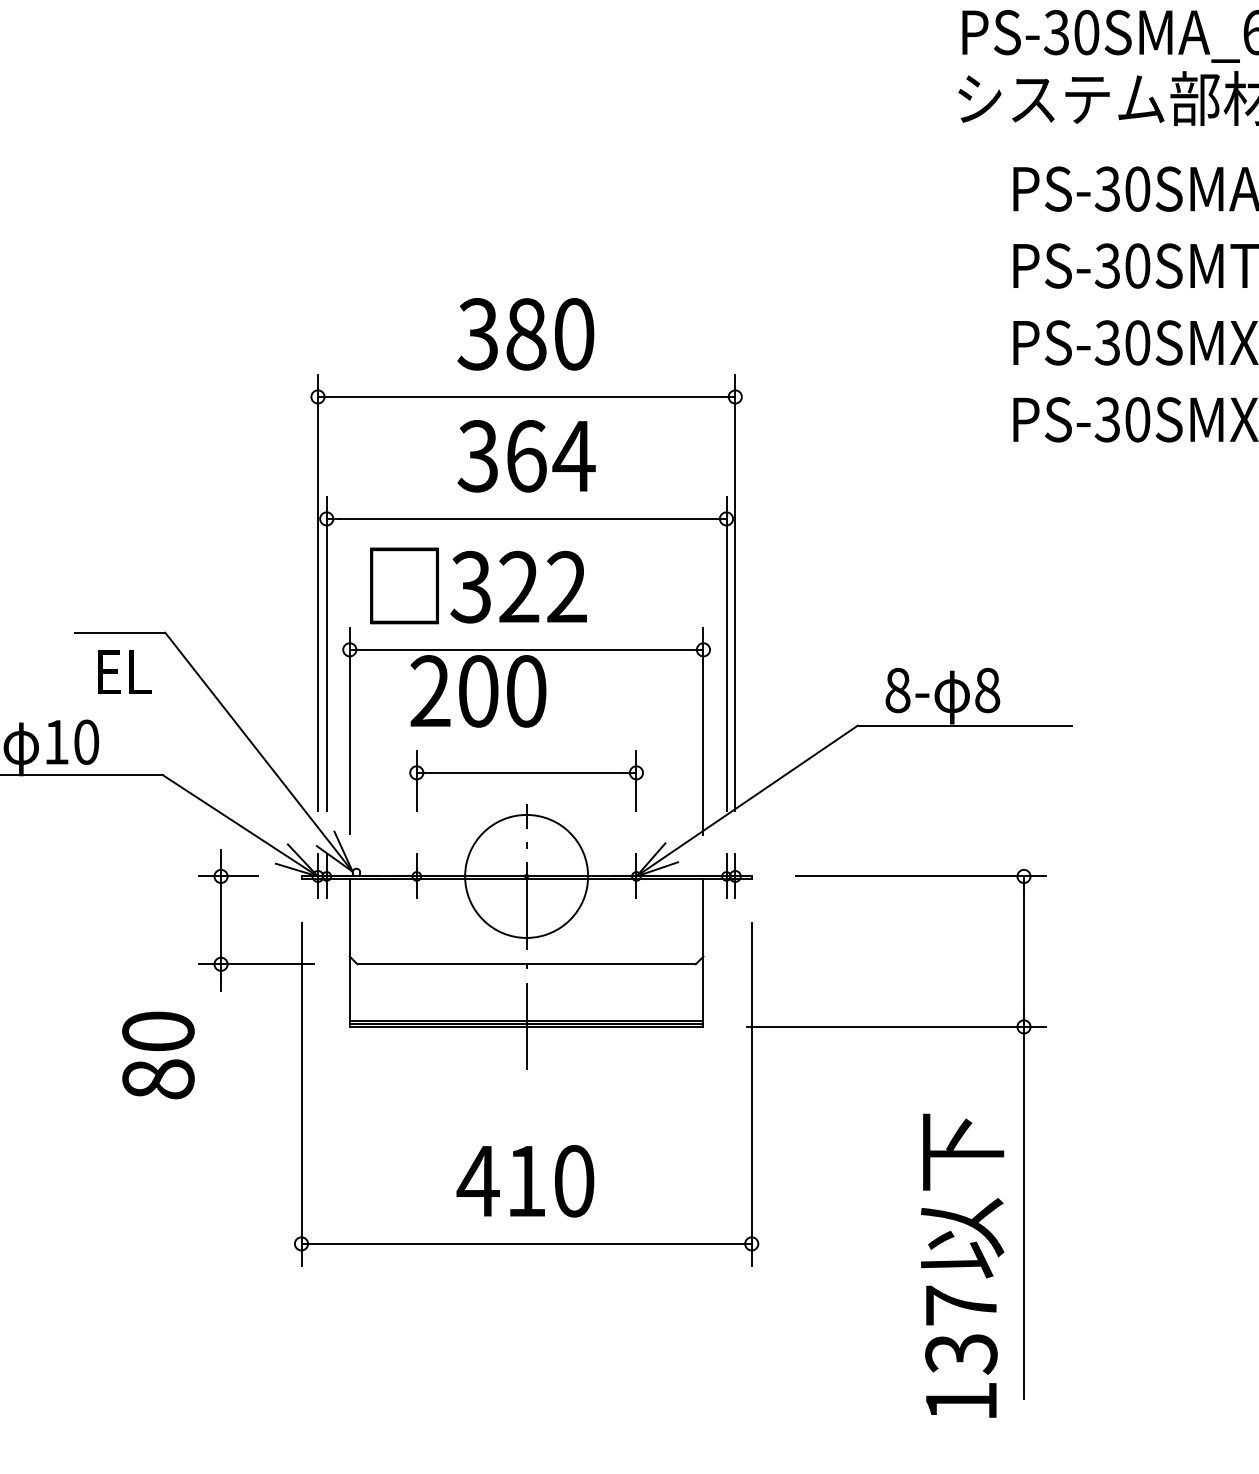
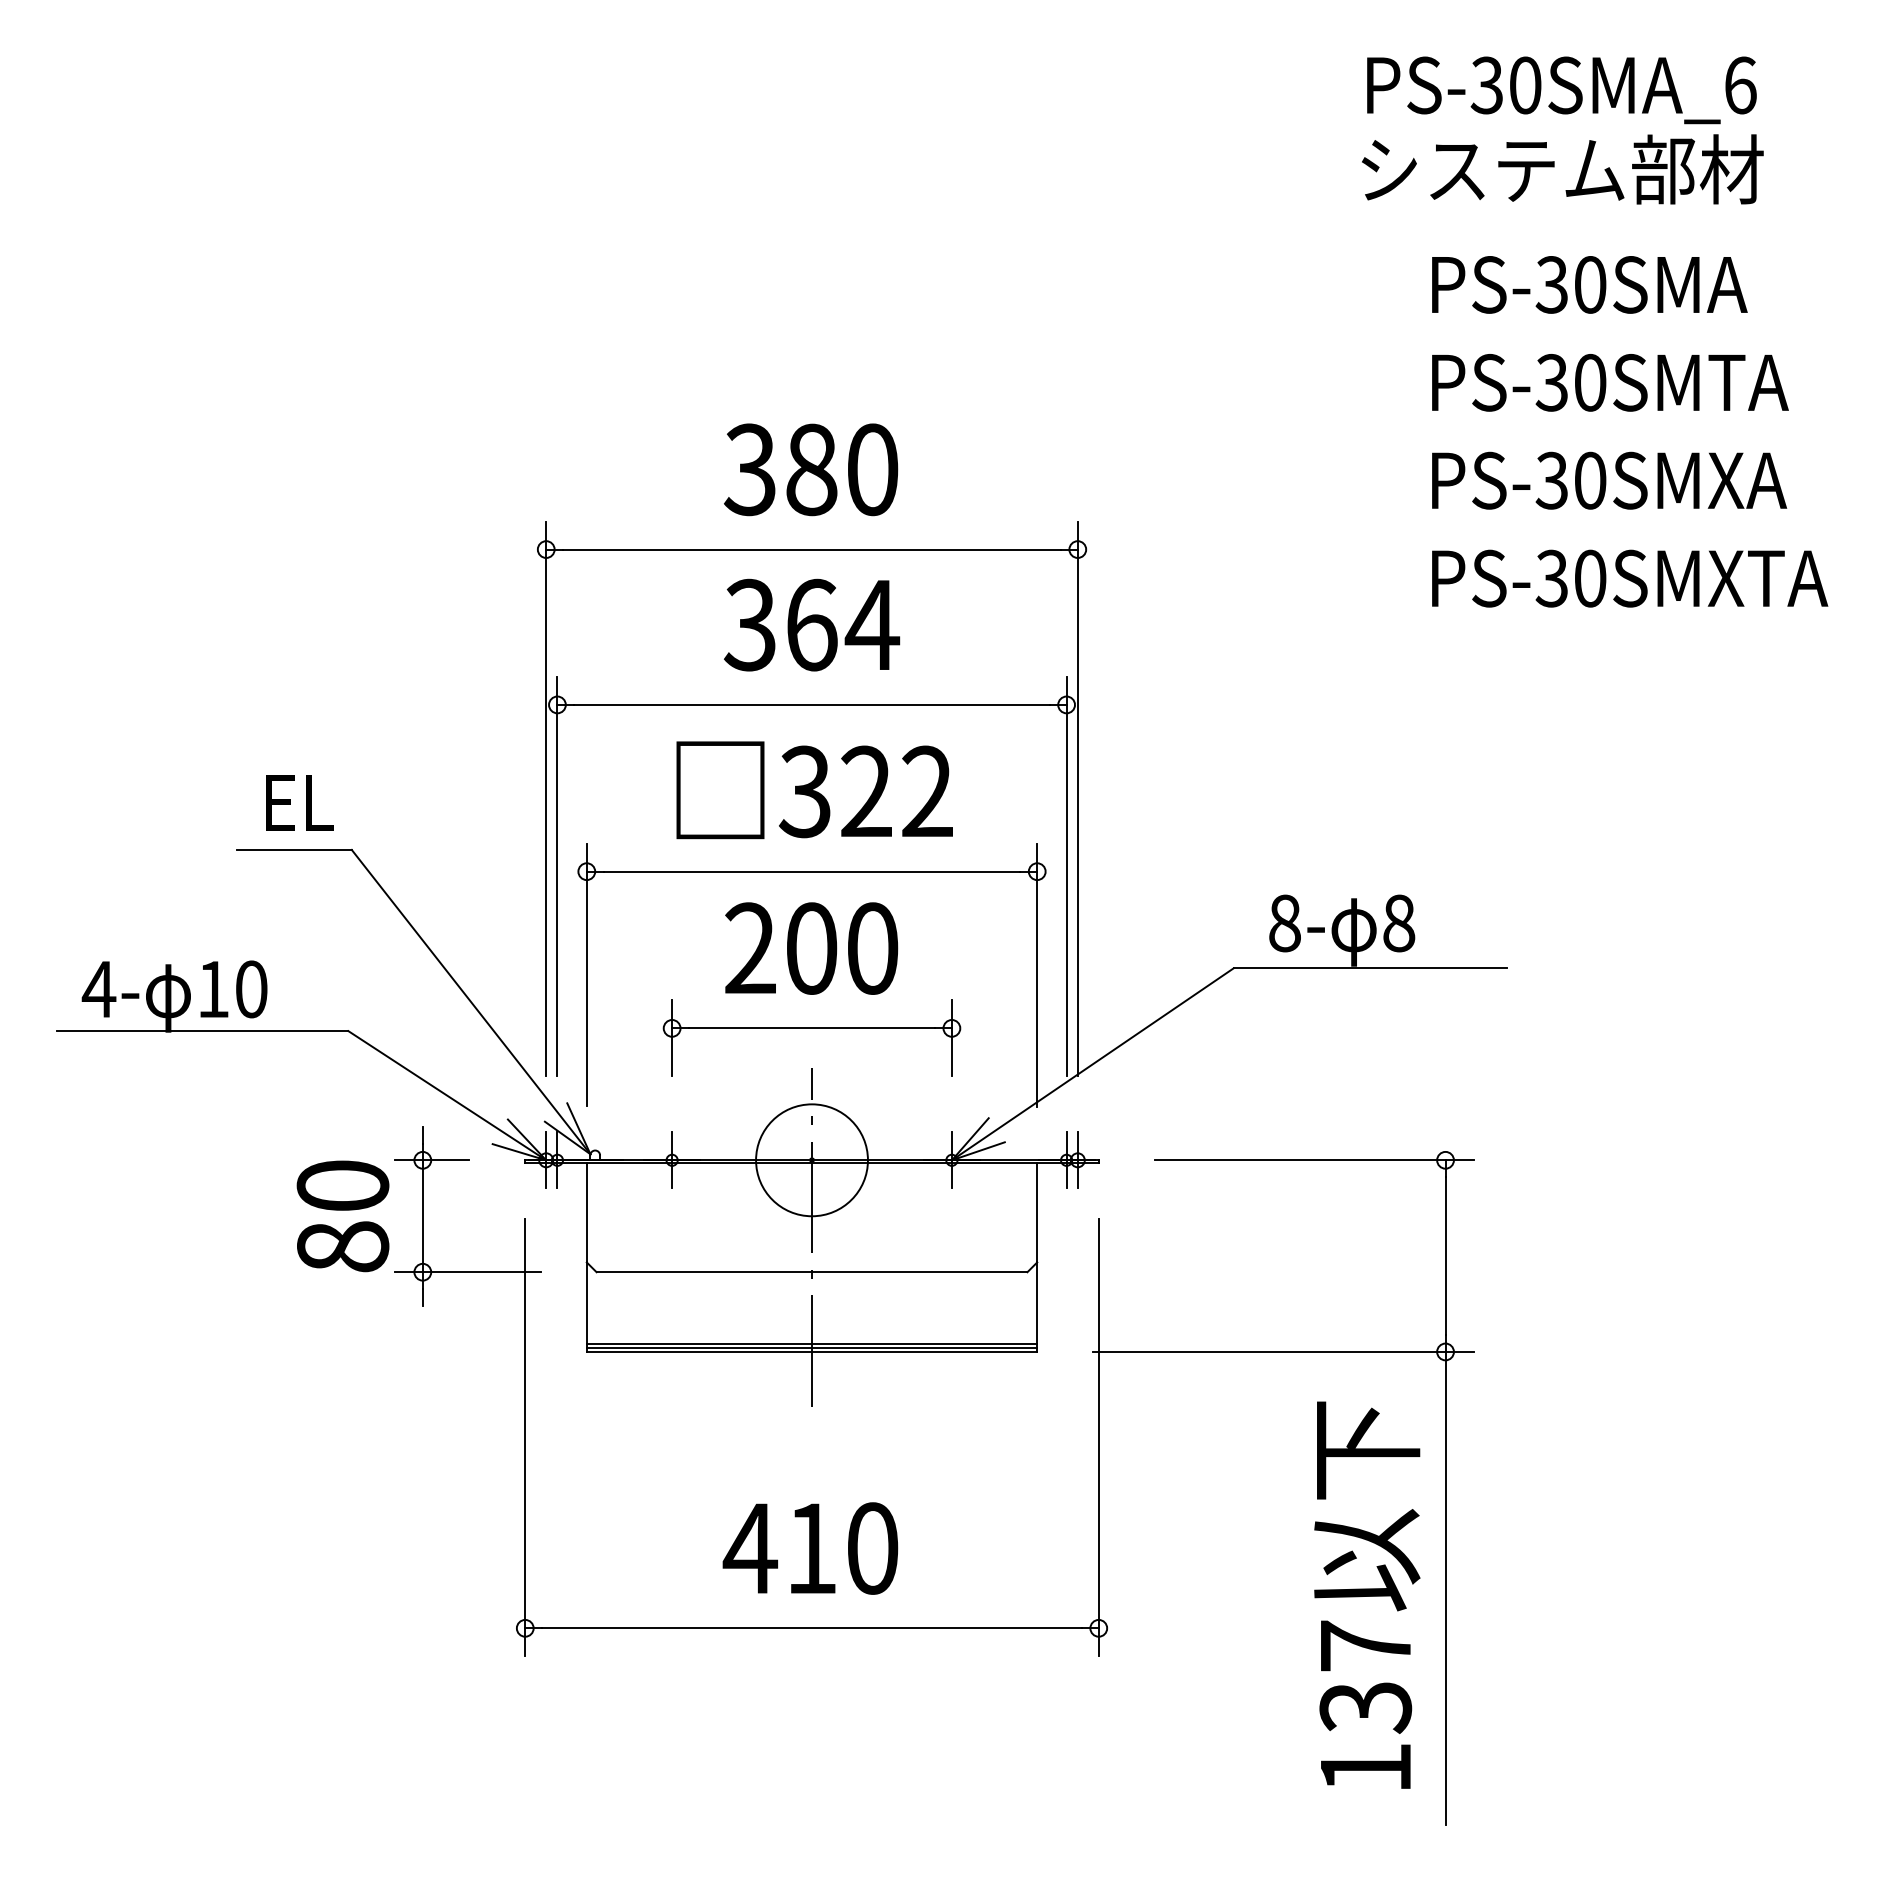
text: (478, 586) -> (814, 790), moved
text: (124, 671) -> (299, 802), moved
text: (478, 691) -> (811, 948), moved
circle: (526, 876) -> (811, 1160), size x0.71
text: (158, 1055) -> (342, 1216), moved
text: (962, 1265) -> (1367, 1594), moved

